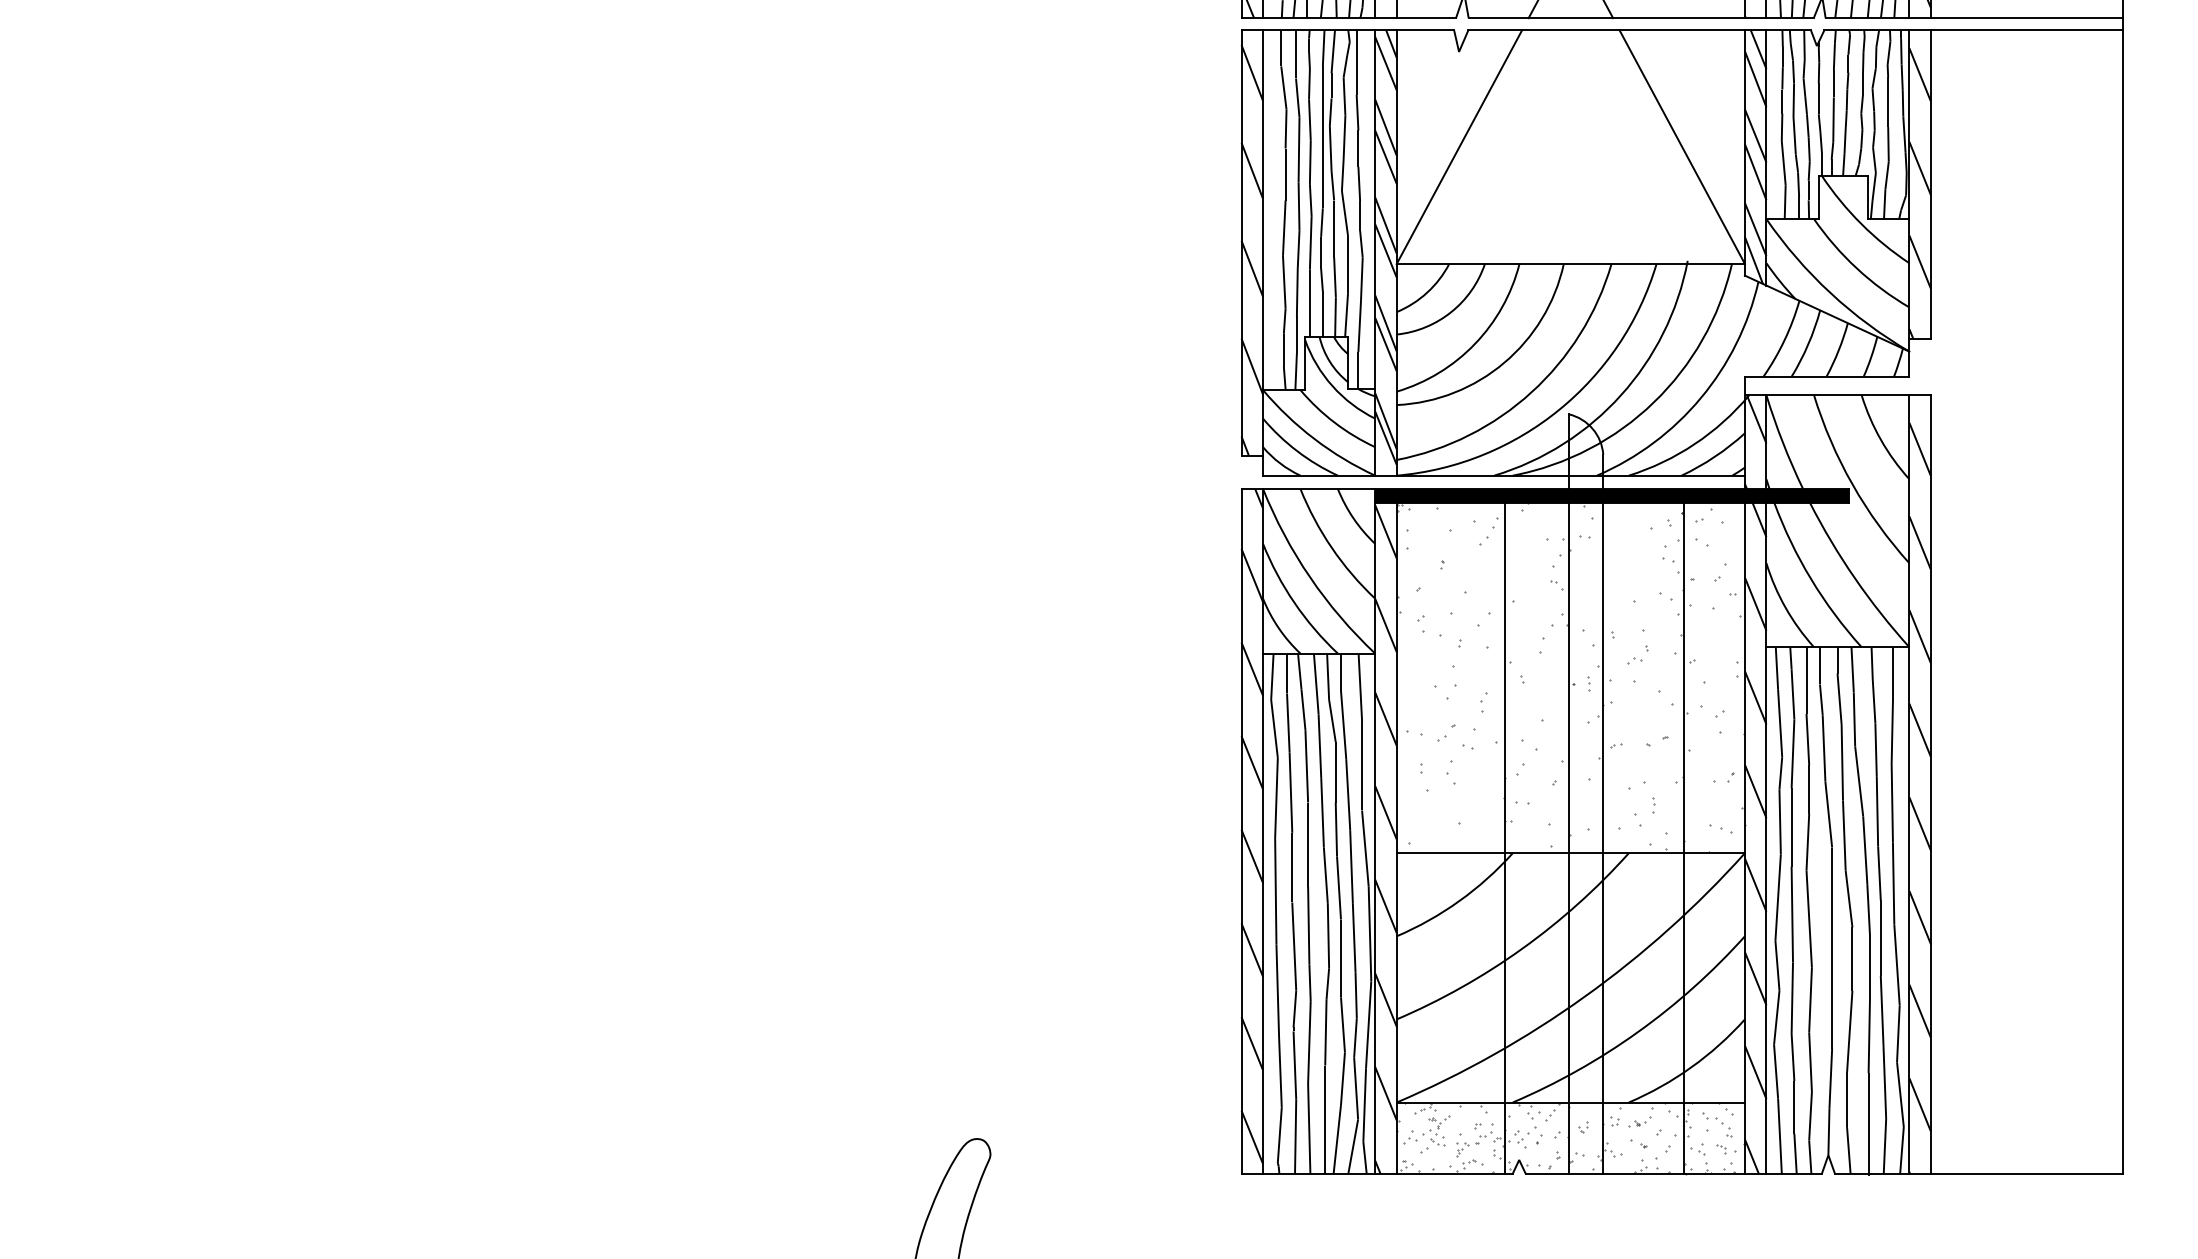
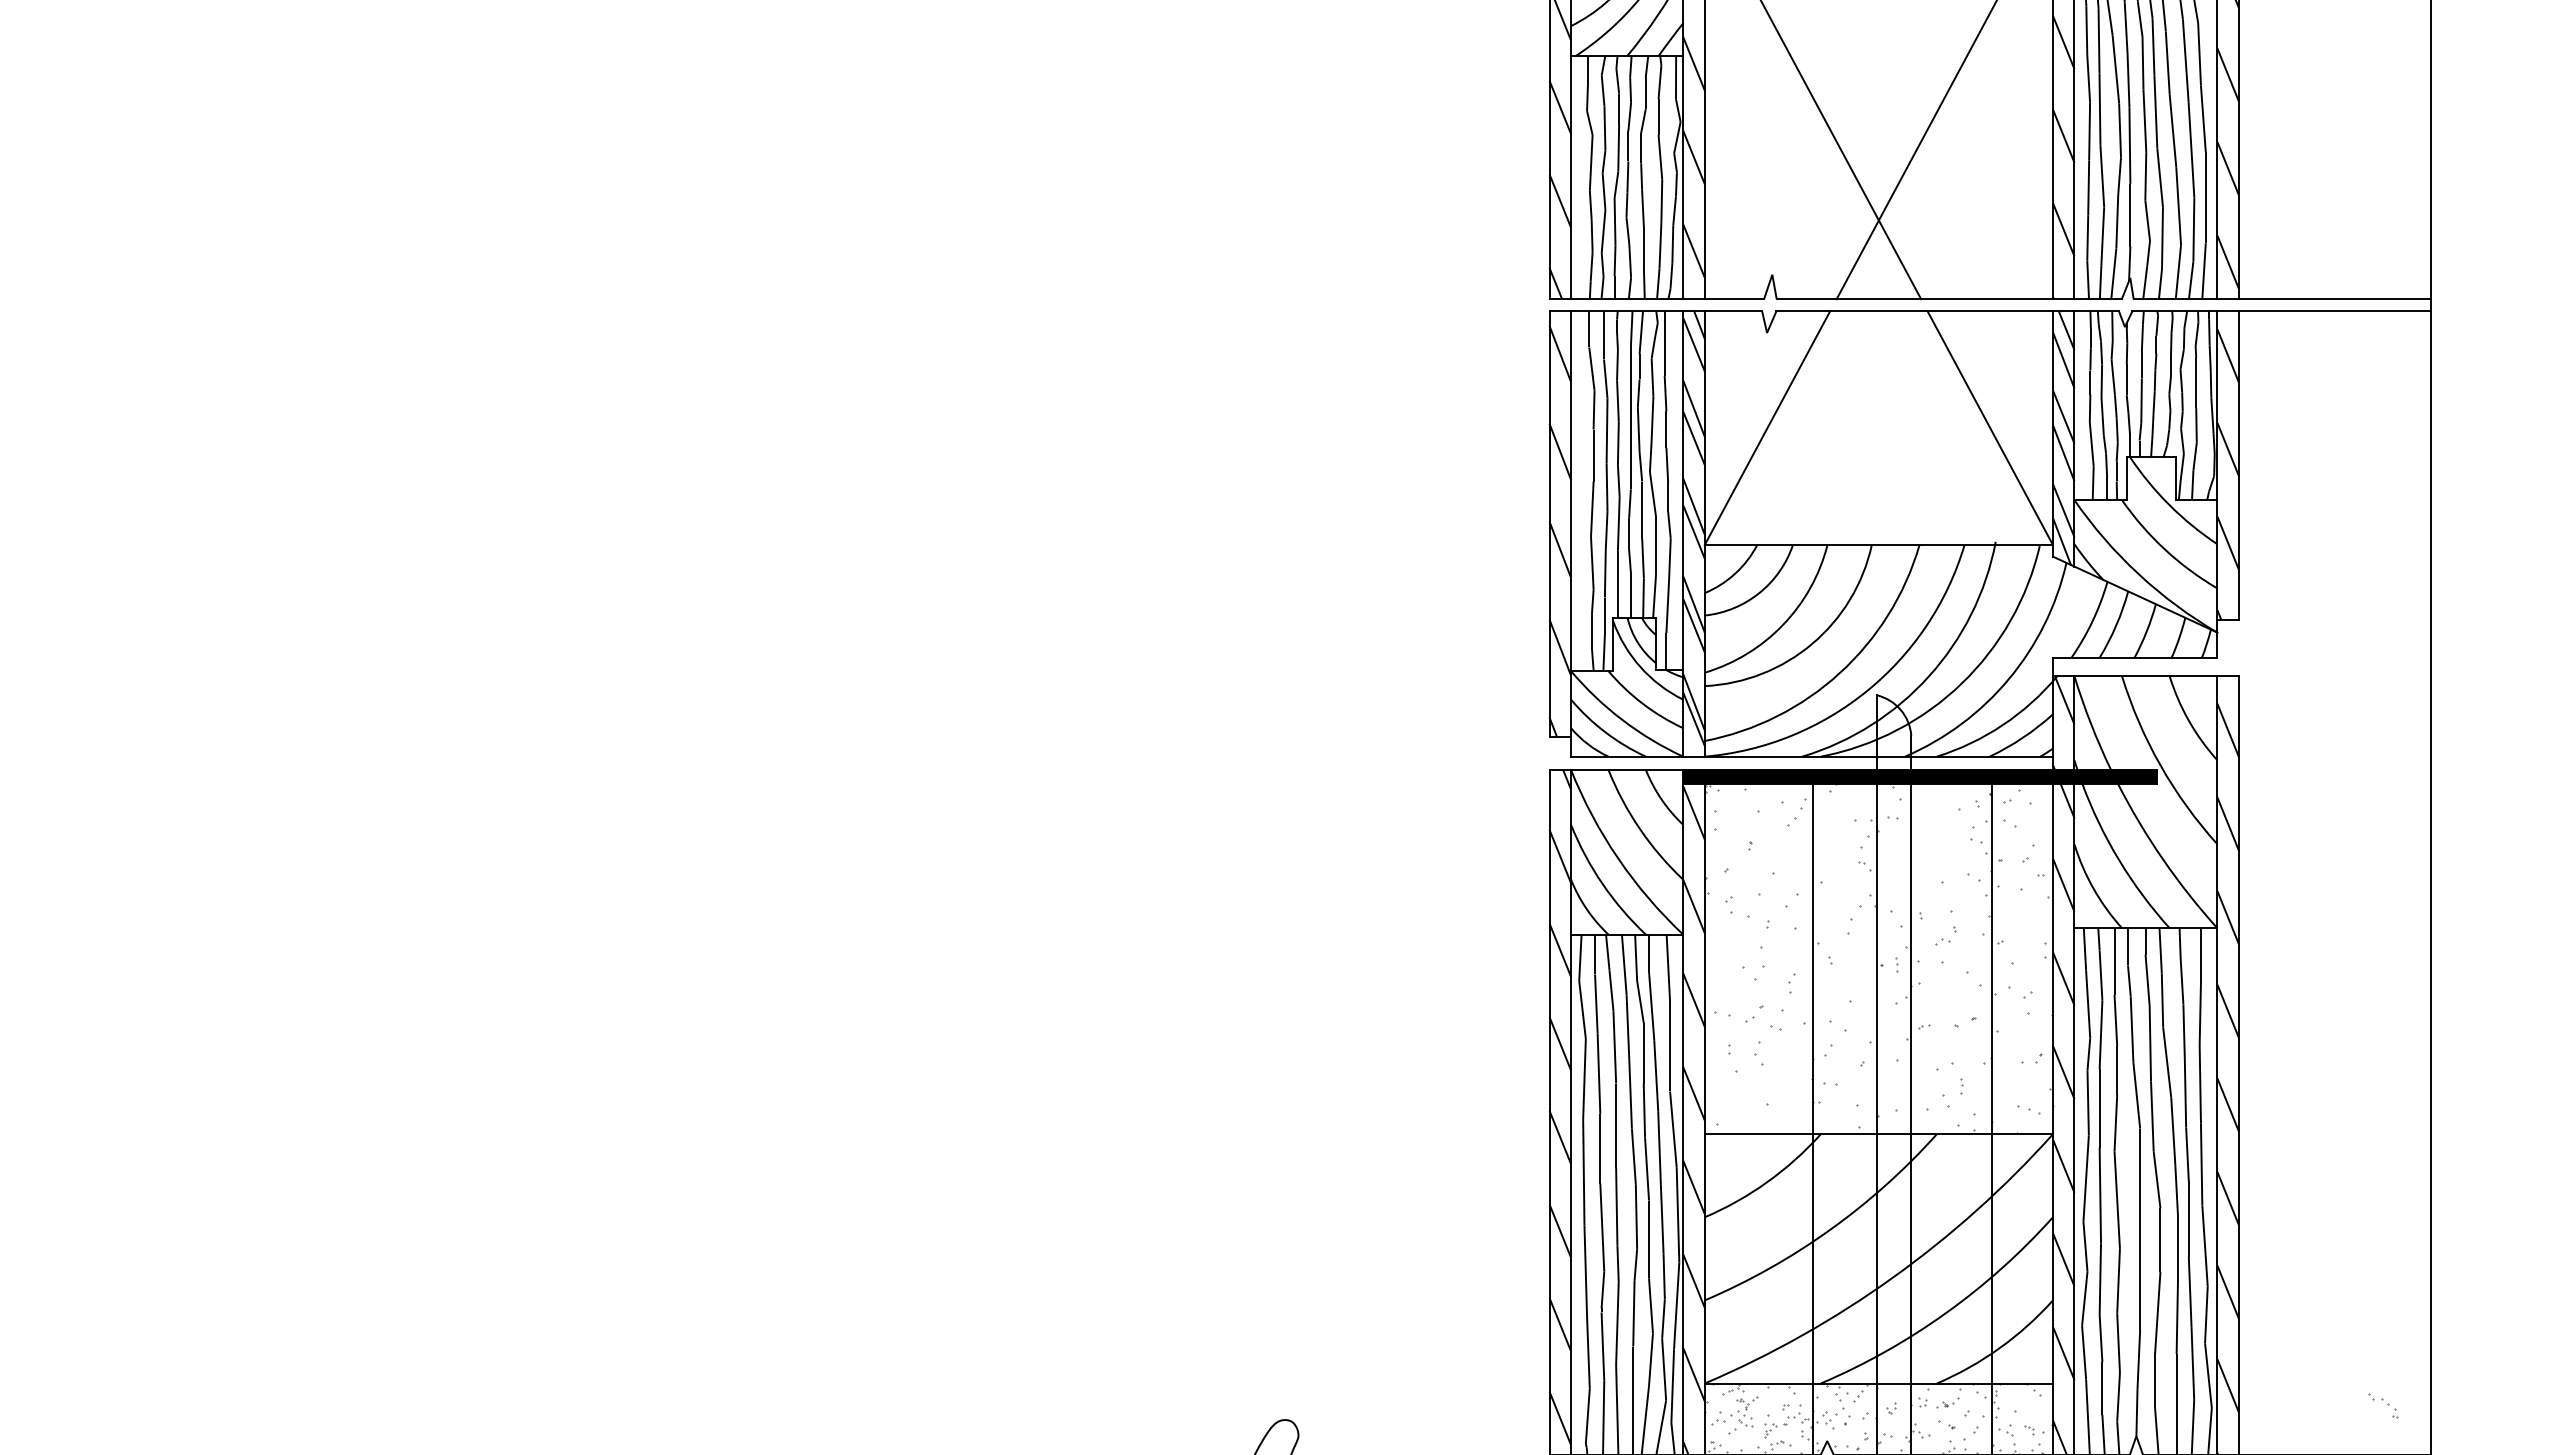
part: (1717, 1124) -> (2383, 1405), moved

